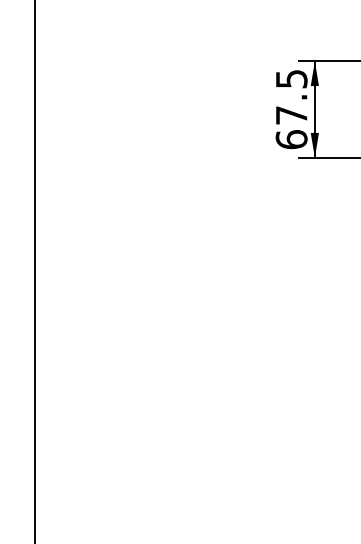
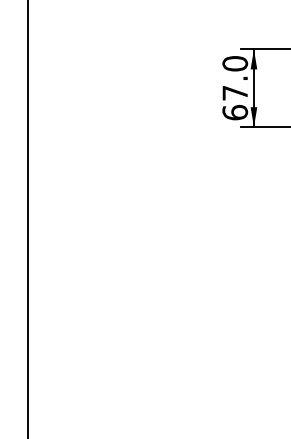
text: (292, 78) -> (235, 63), 67.5 -> 67.0

